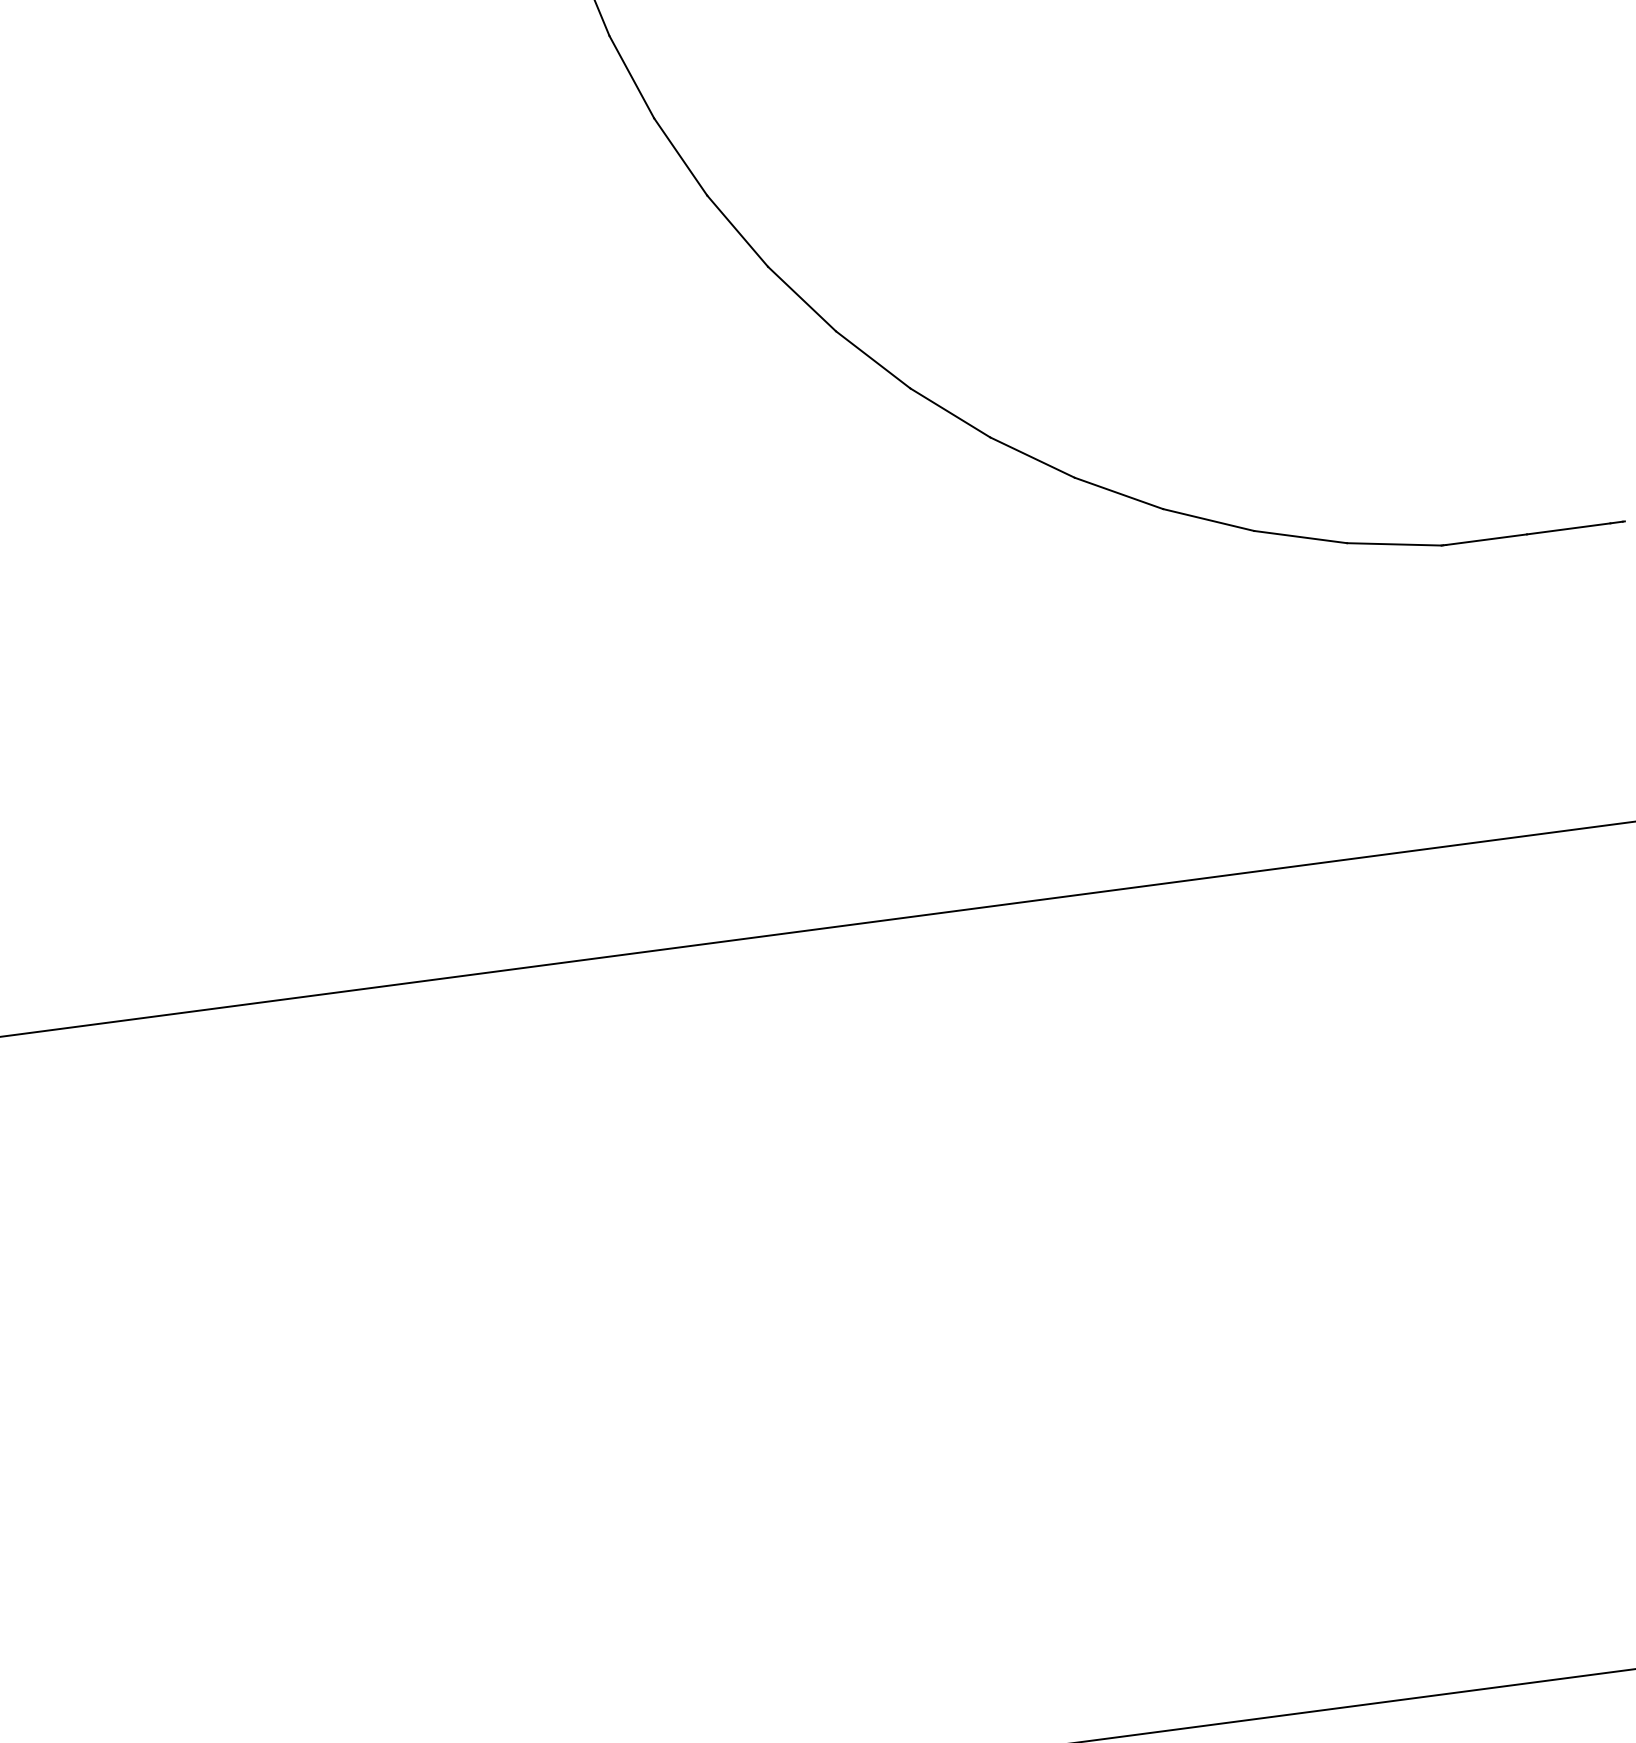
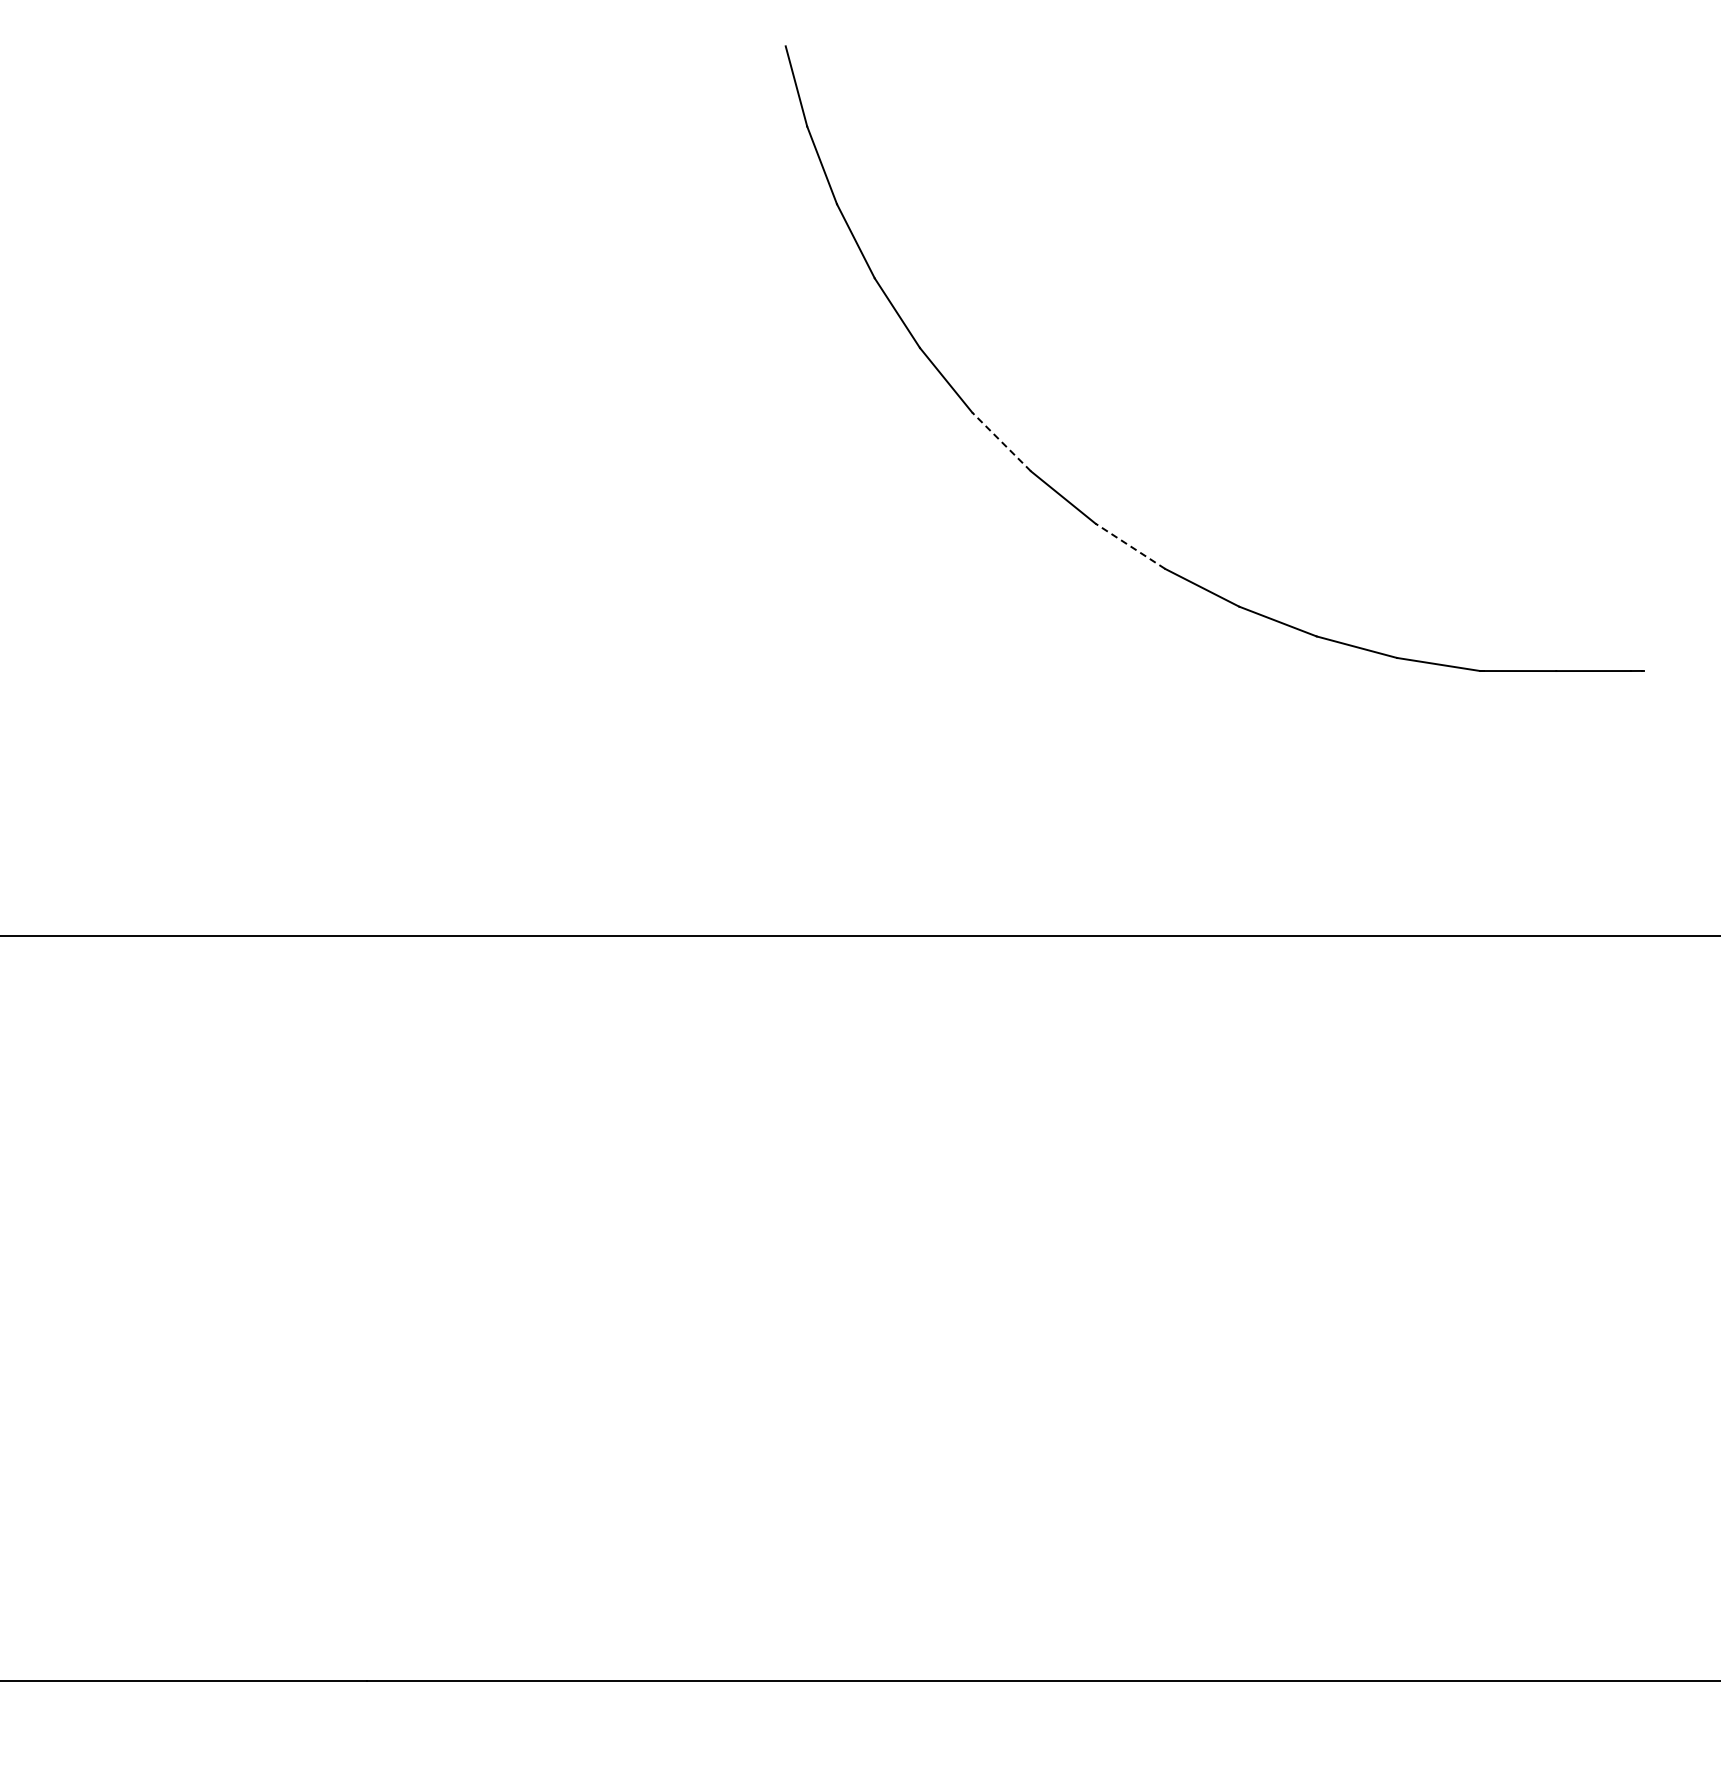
line: (873, 359) -> (1001, 441), solid -> dashed
line: (1032, 457) -> (1130, 546), solid -> dashed

